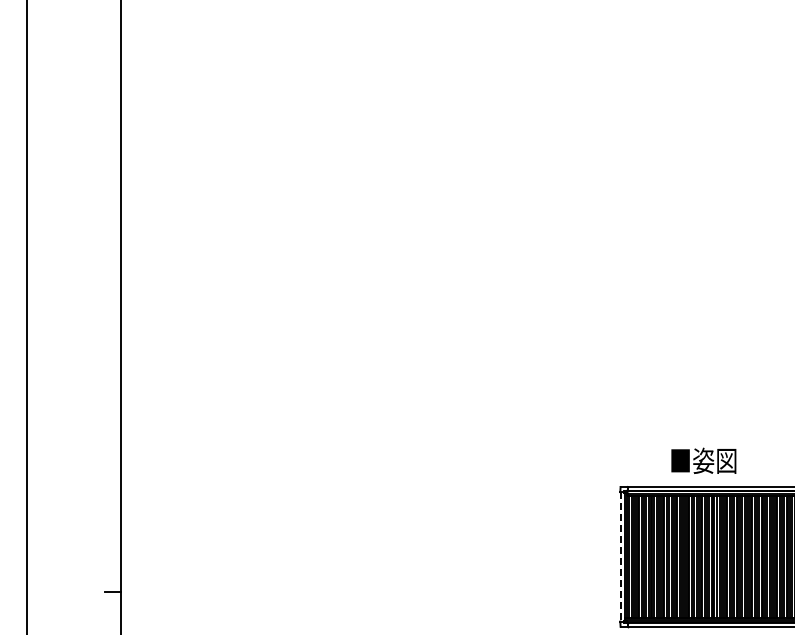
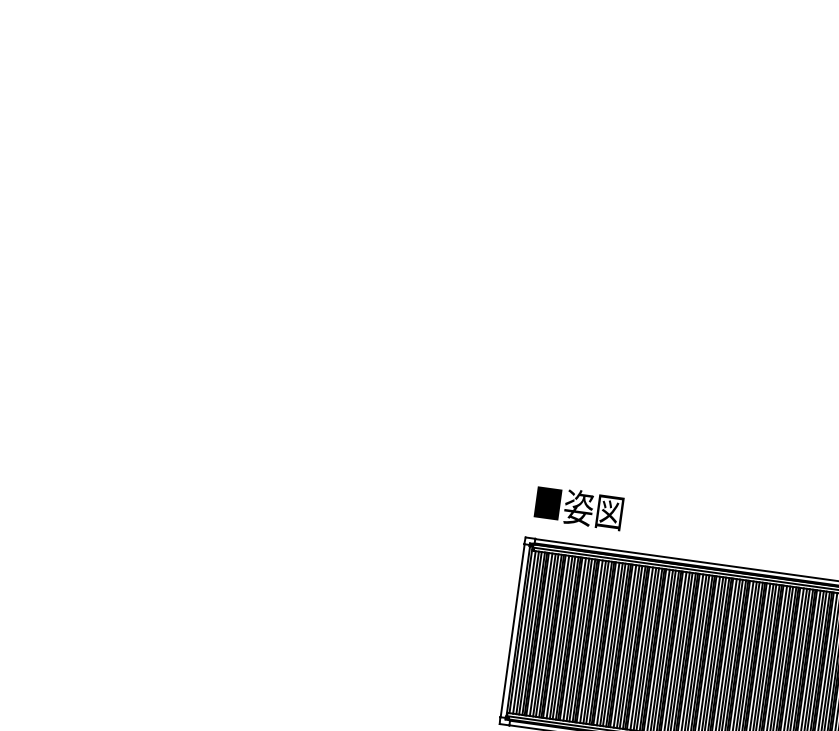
text: (703, 460) -> (578, 507), moved
line: (620, 556) -> (512, 630), dashed -> solid

